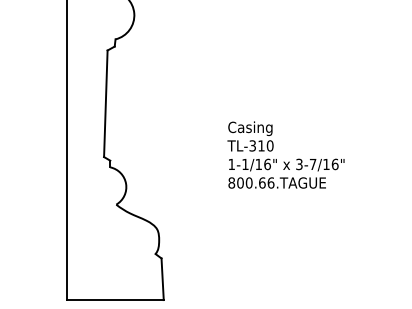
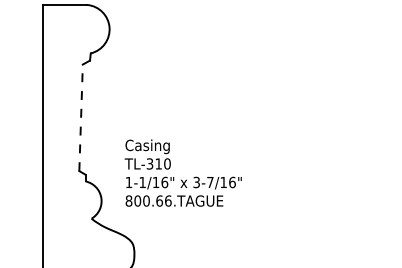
line: (105, 103) -> (80, 117), solid -> dashed
text: (285, 154) -> (182, 172), moved

